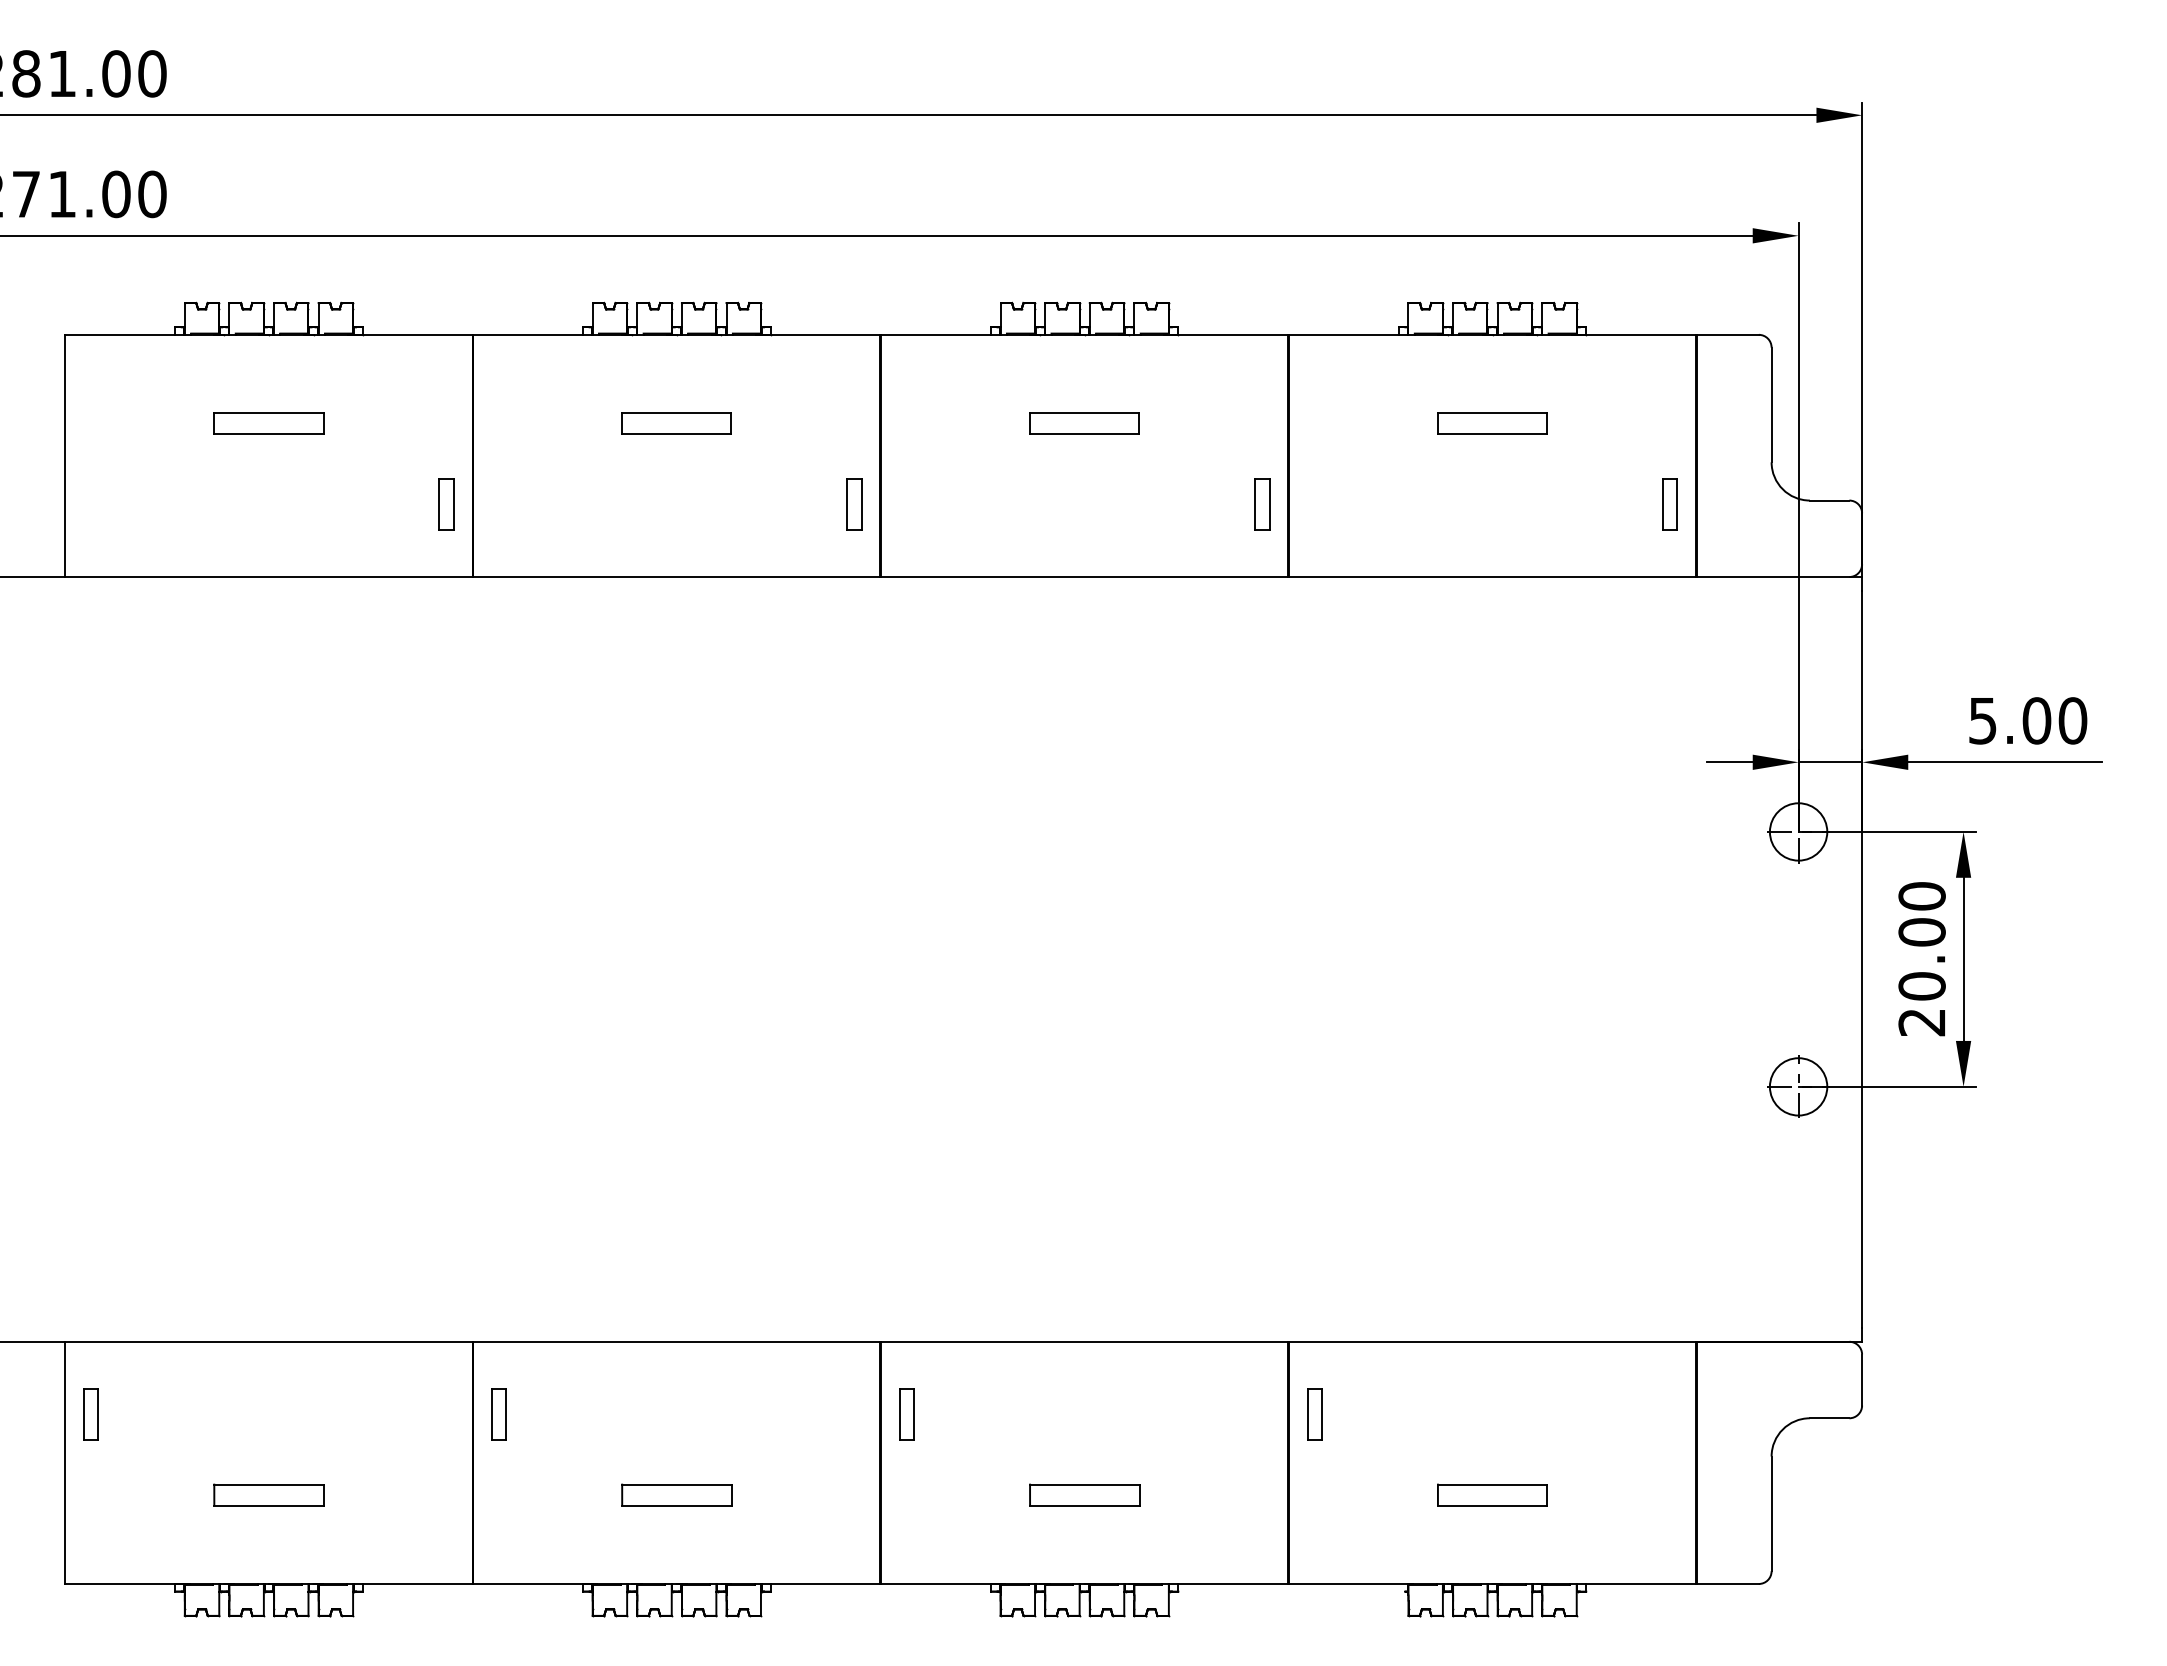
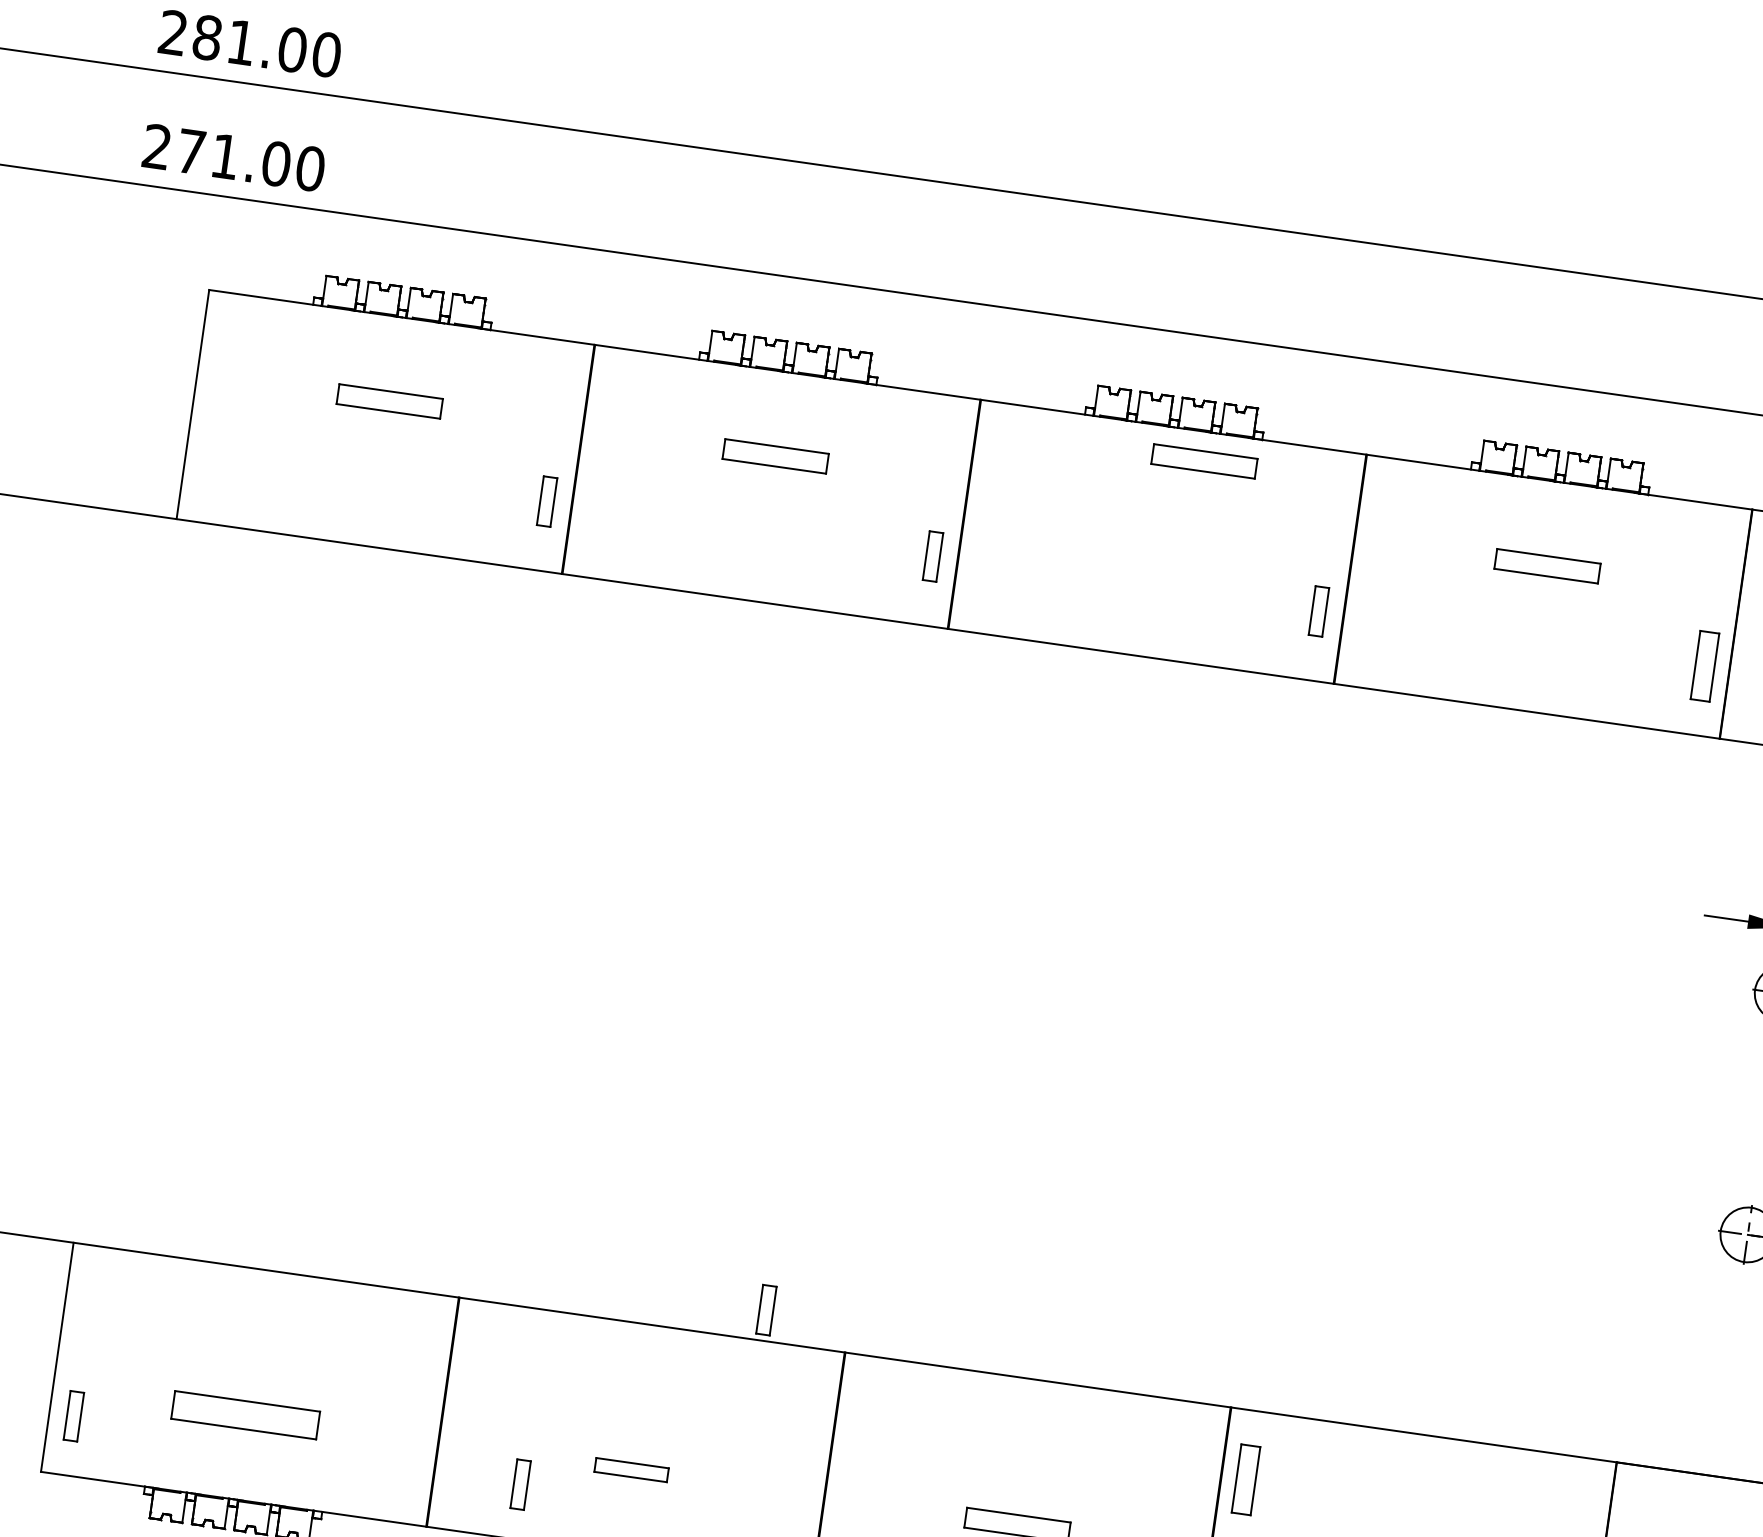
part: (1084, 423) -> (1204, 461), moved
part: (1669, 504) -> (1704, 666), size x1.4
part: (90, 1414) -> (73, 1416), moved
part: (498, 1414) -> (520, 1484), moved
part: (906, 1414) -> (765, 1310), moved
part: (1314, 1414) -> (1245, 1479), size x1.4
part: (268, 1494) -> (245, 1414), size x1.4
part: (676, 1494) -> (631, 1469), size x0.7

